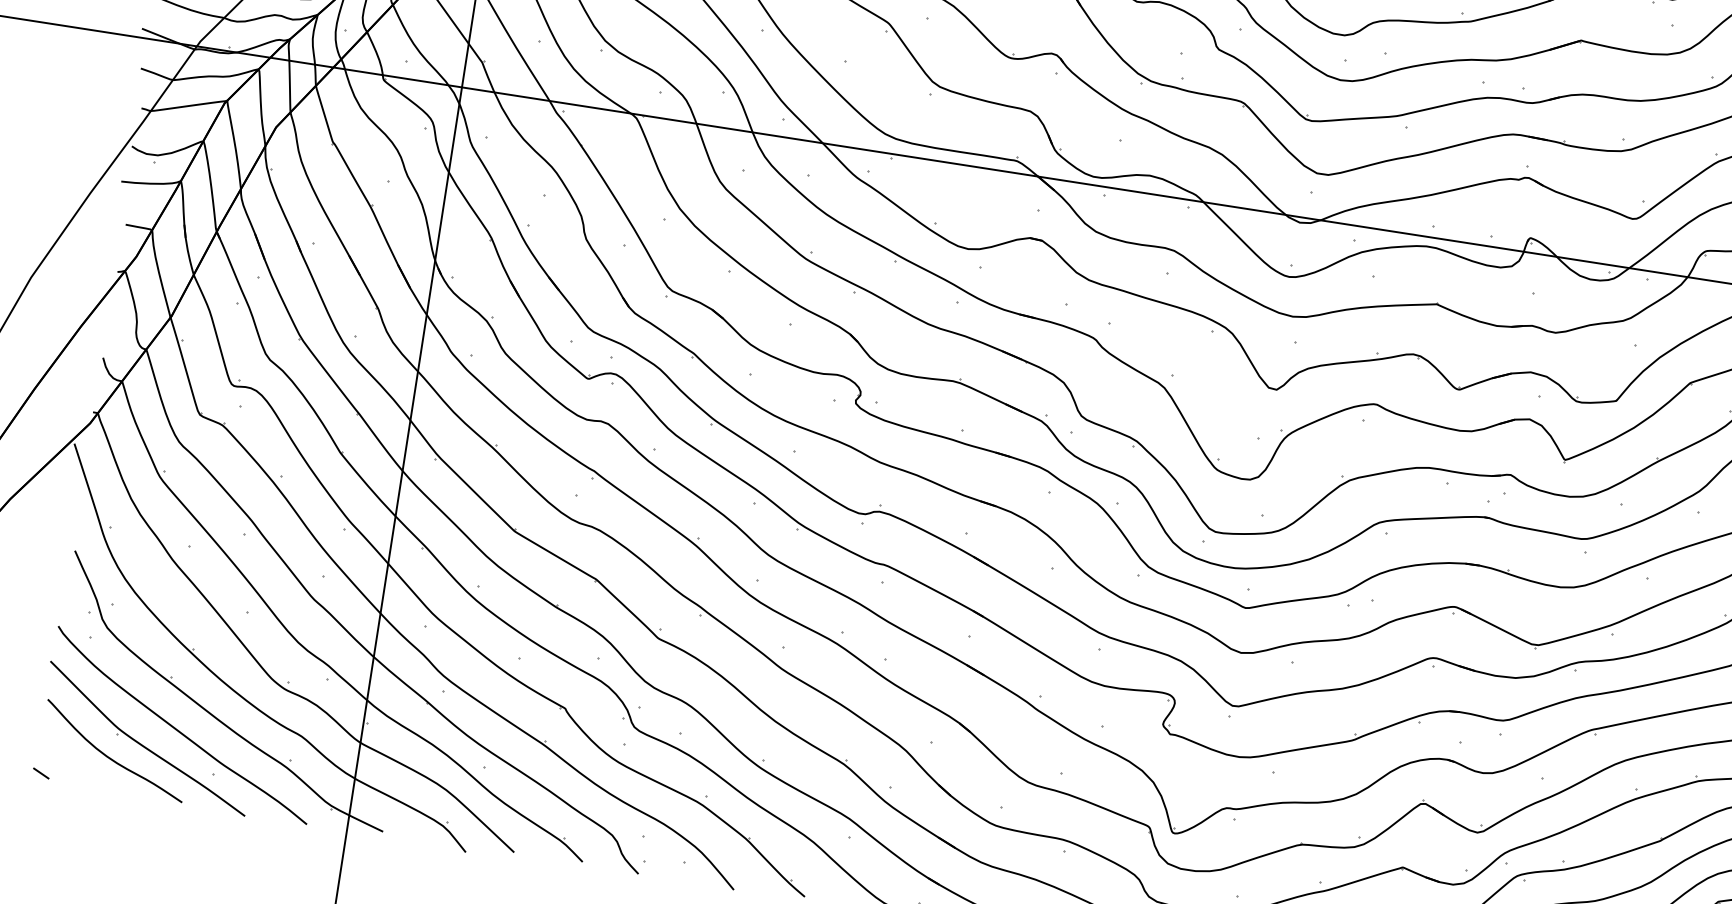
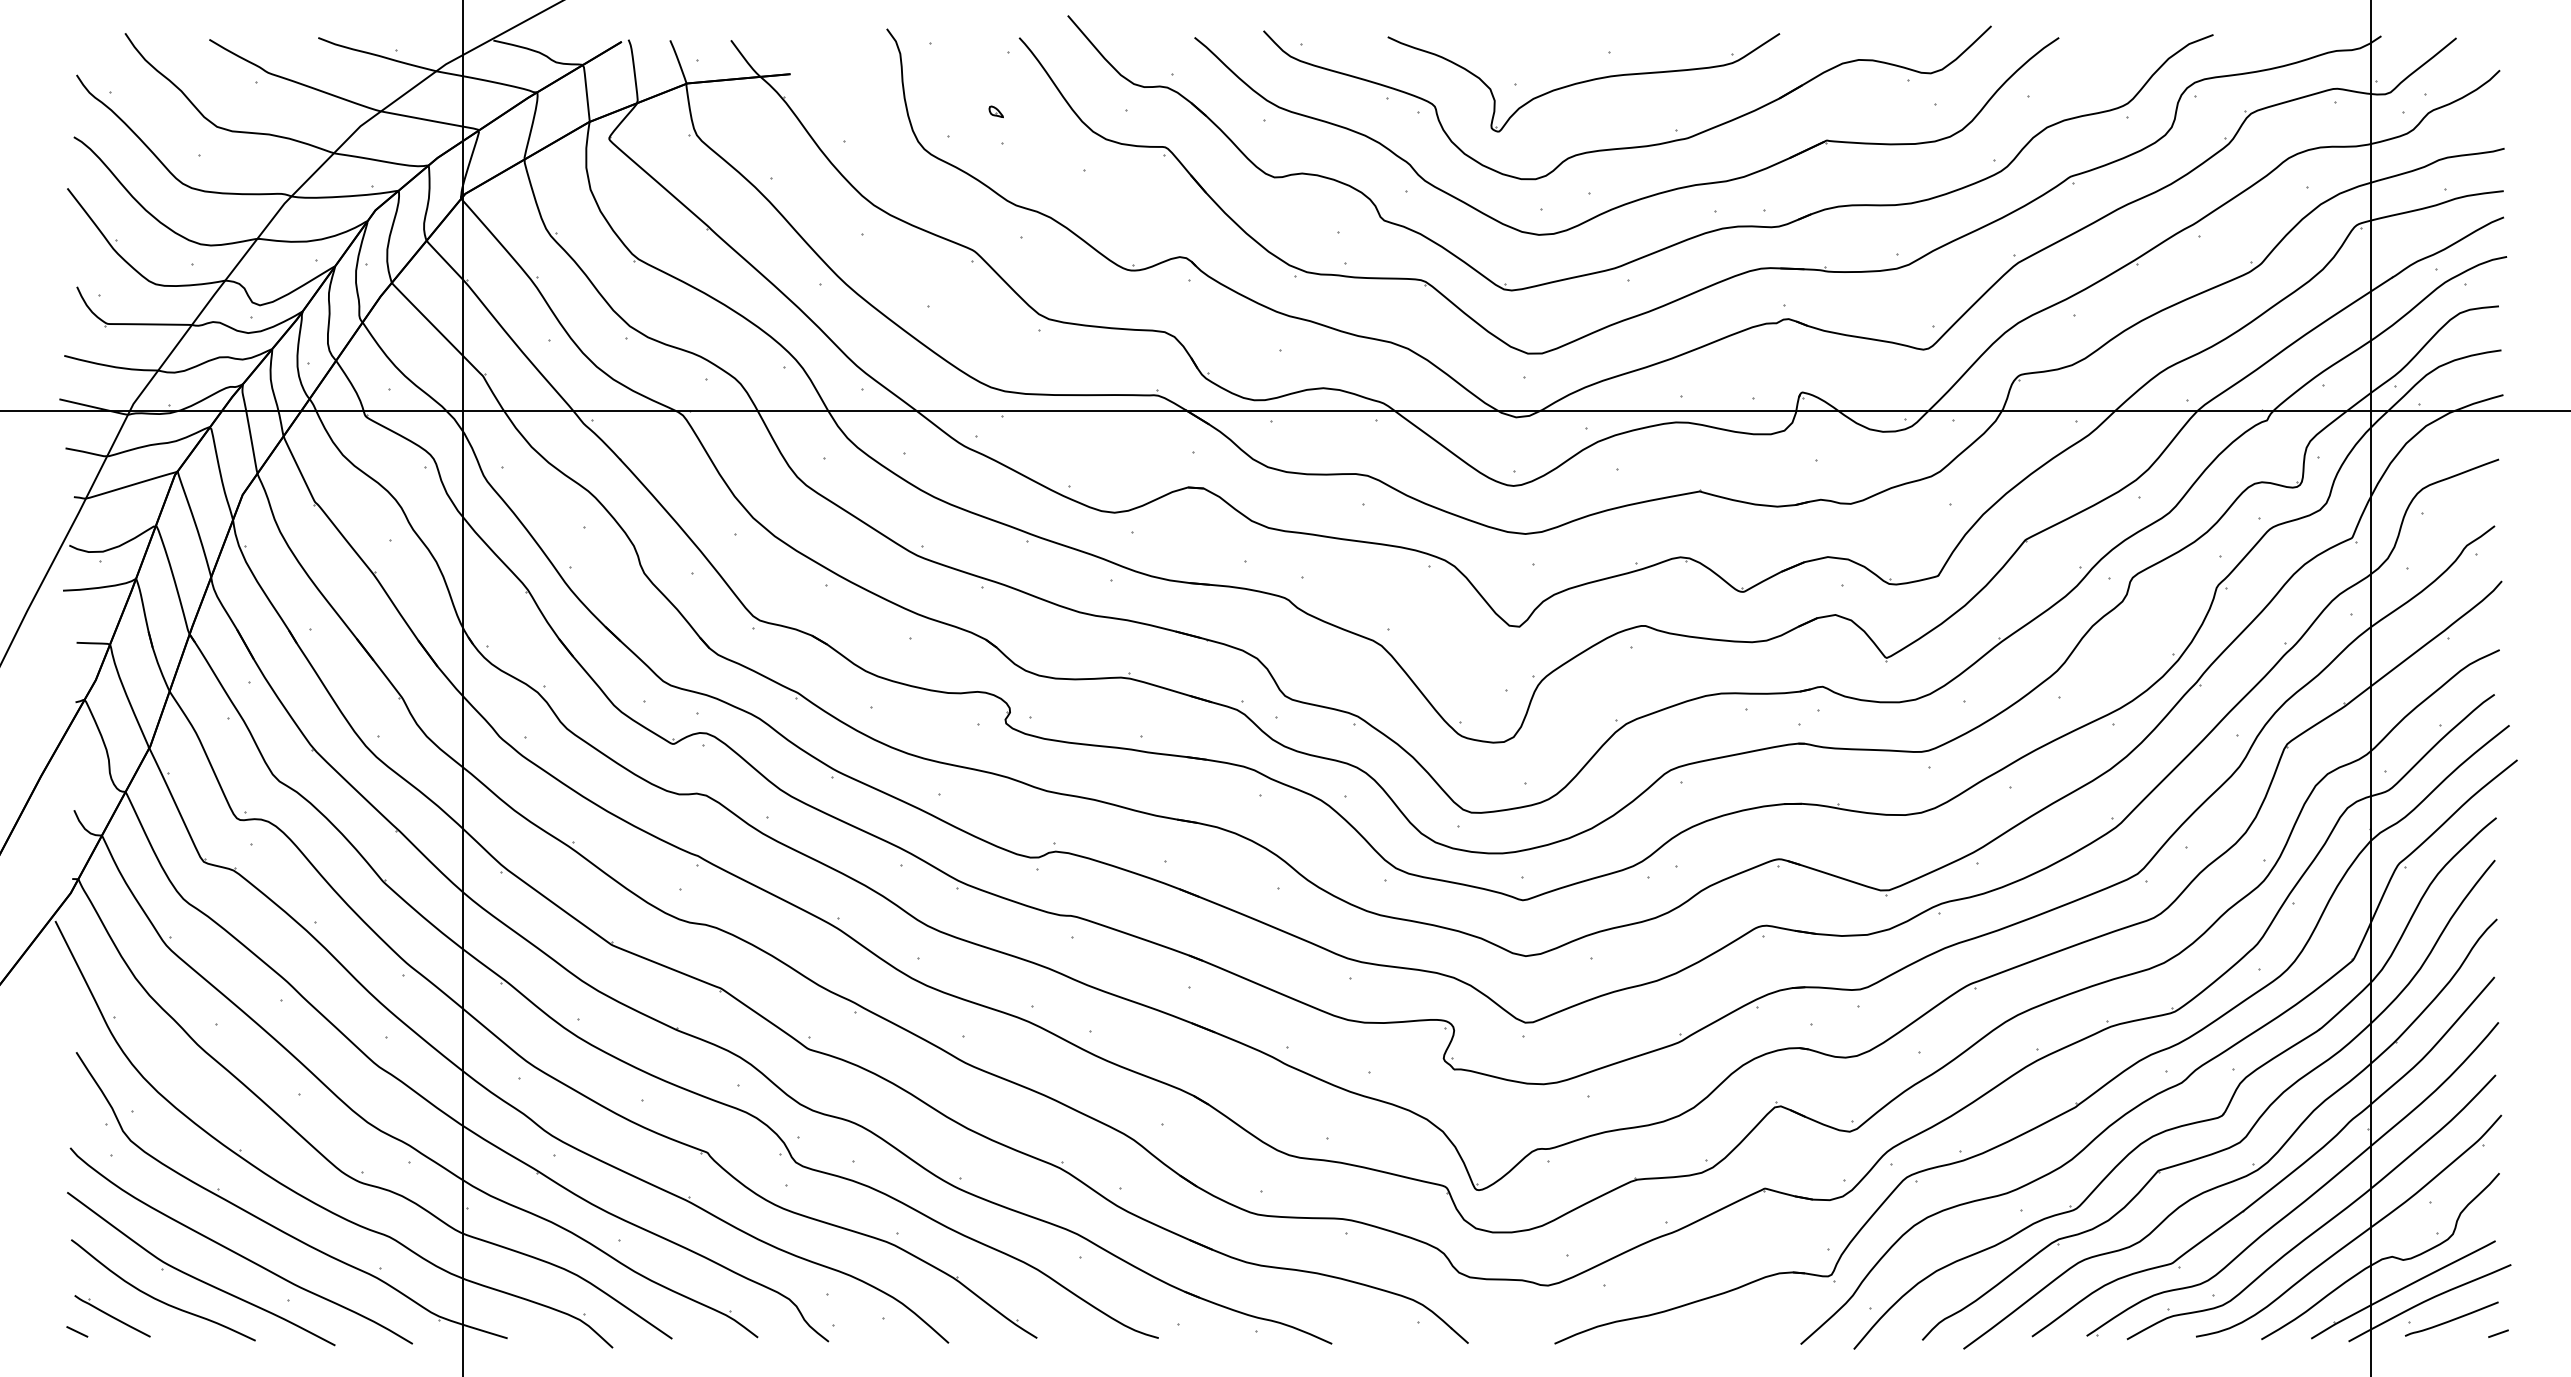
part: (71, 765) -> (112, 1316), added

